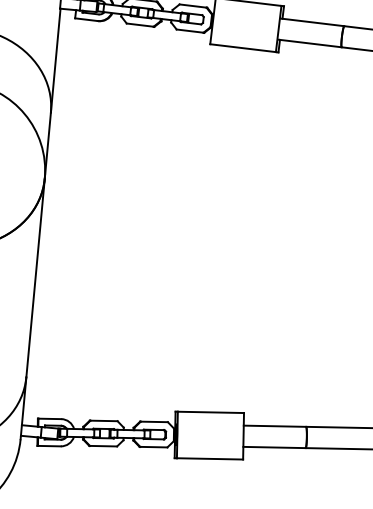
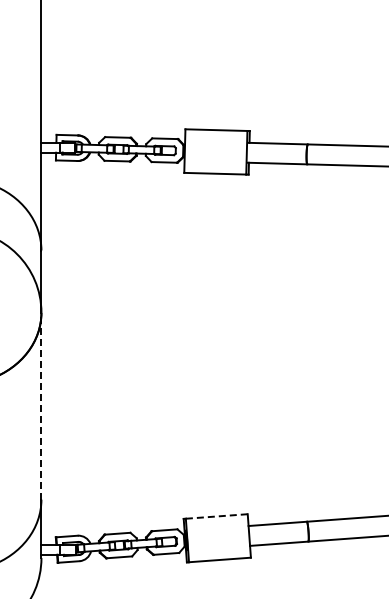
line: (35, 277) -> (41, 405), solid -> dashed
line: (210, 412) -> (216, 516), solid -> dashed

